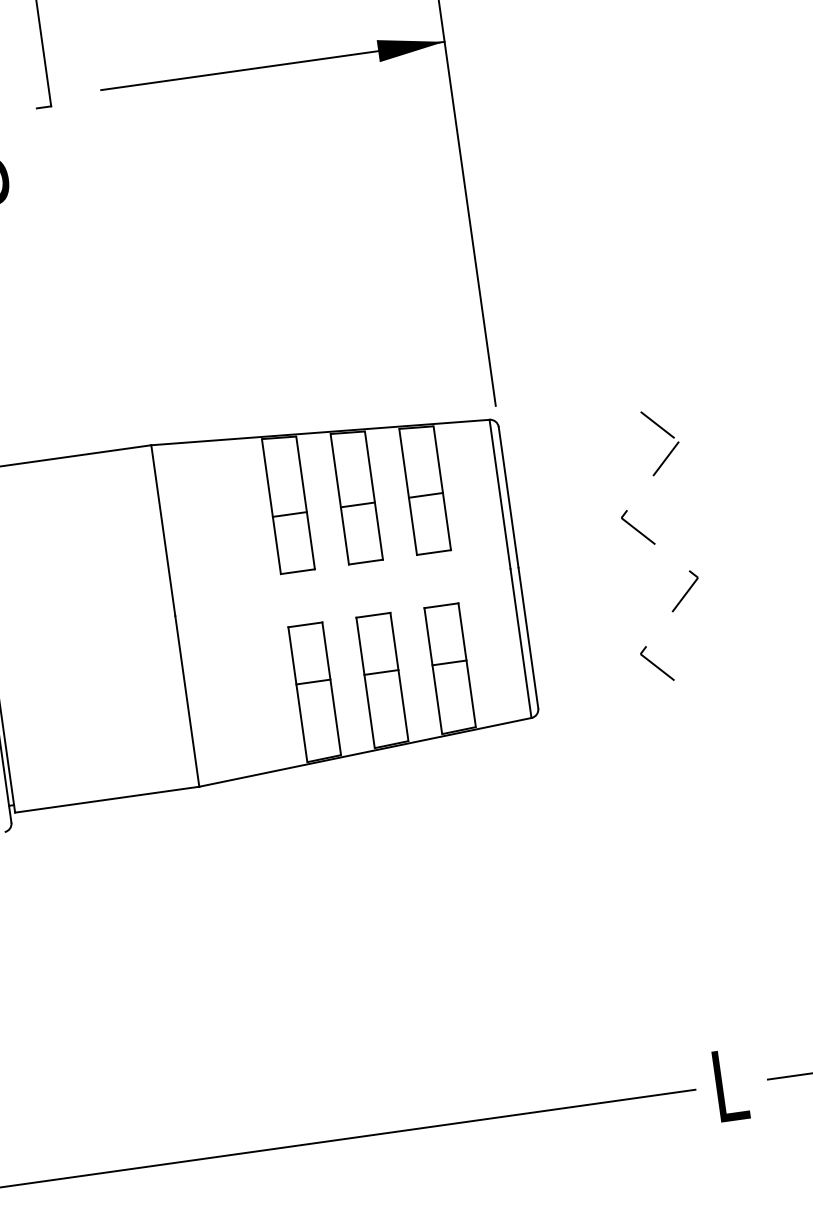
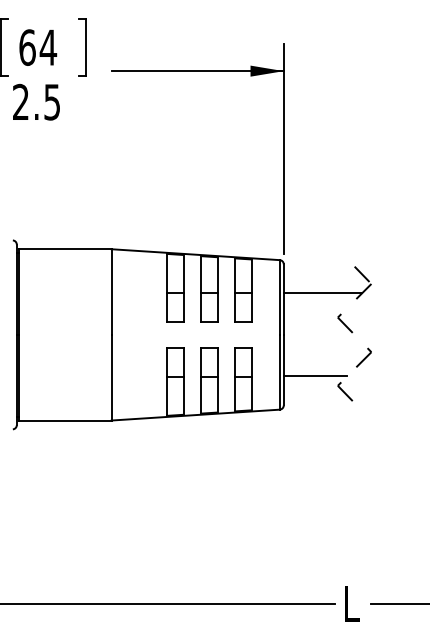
line: (584, 474) -> (322, 293), added
line: (593, 641) -> (315, 376), added

